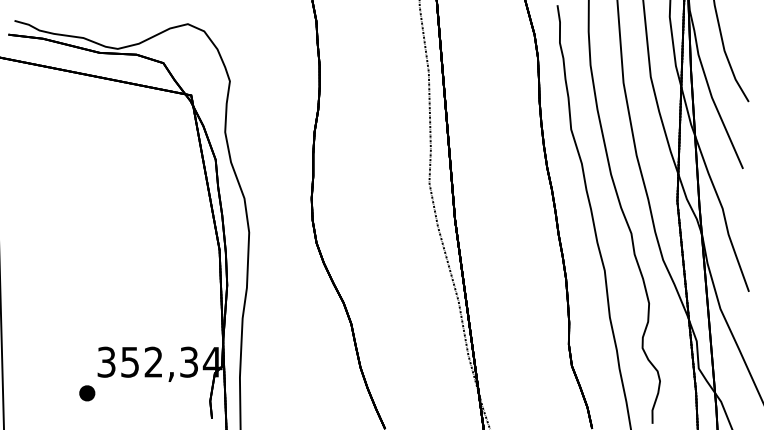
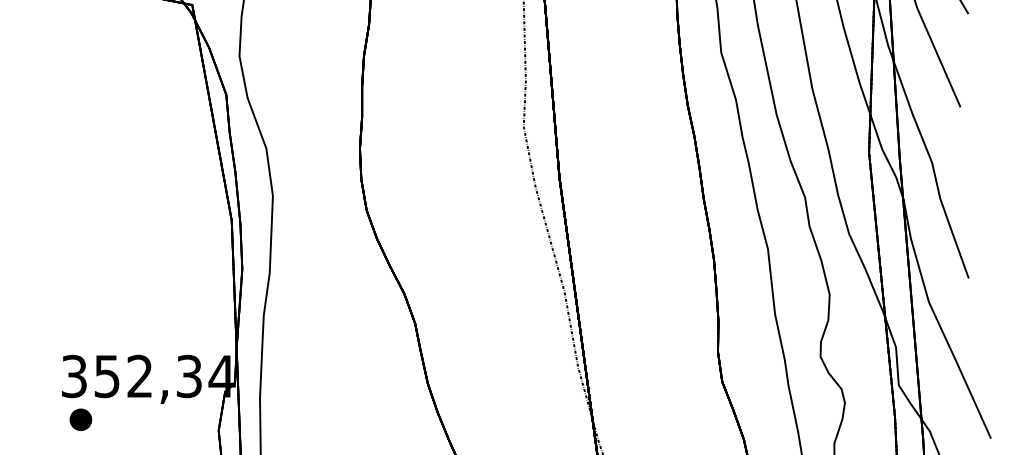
part: (87, 393) -> (81, 419), moved

